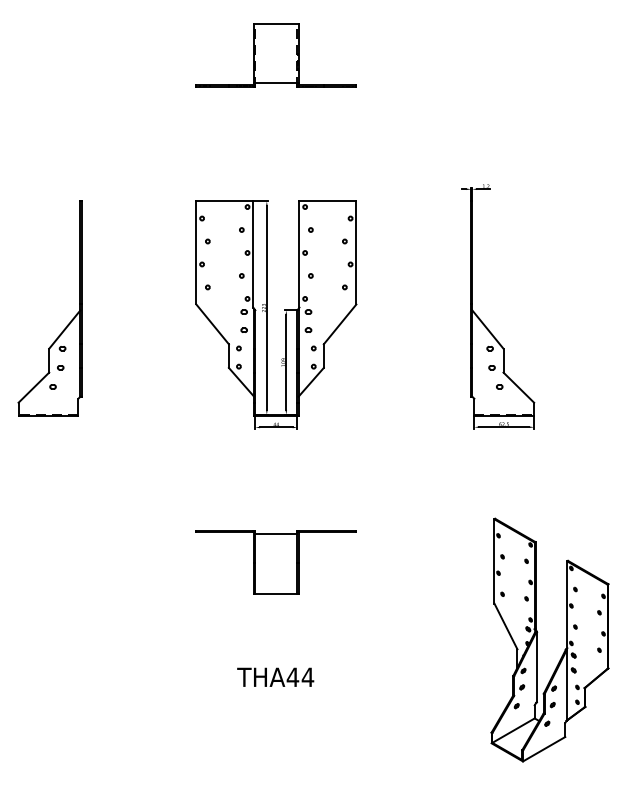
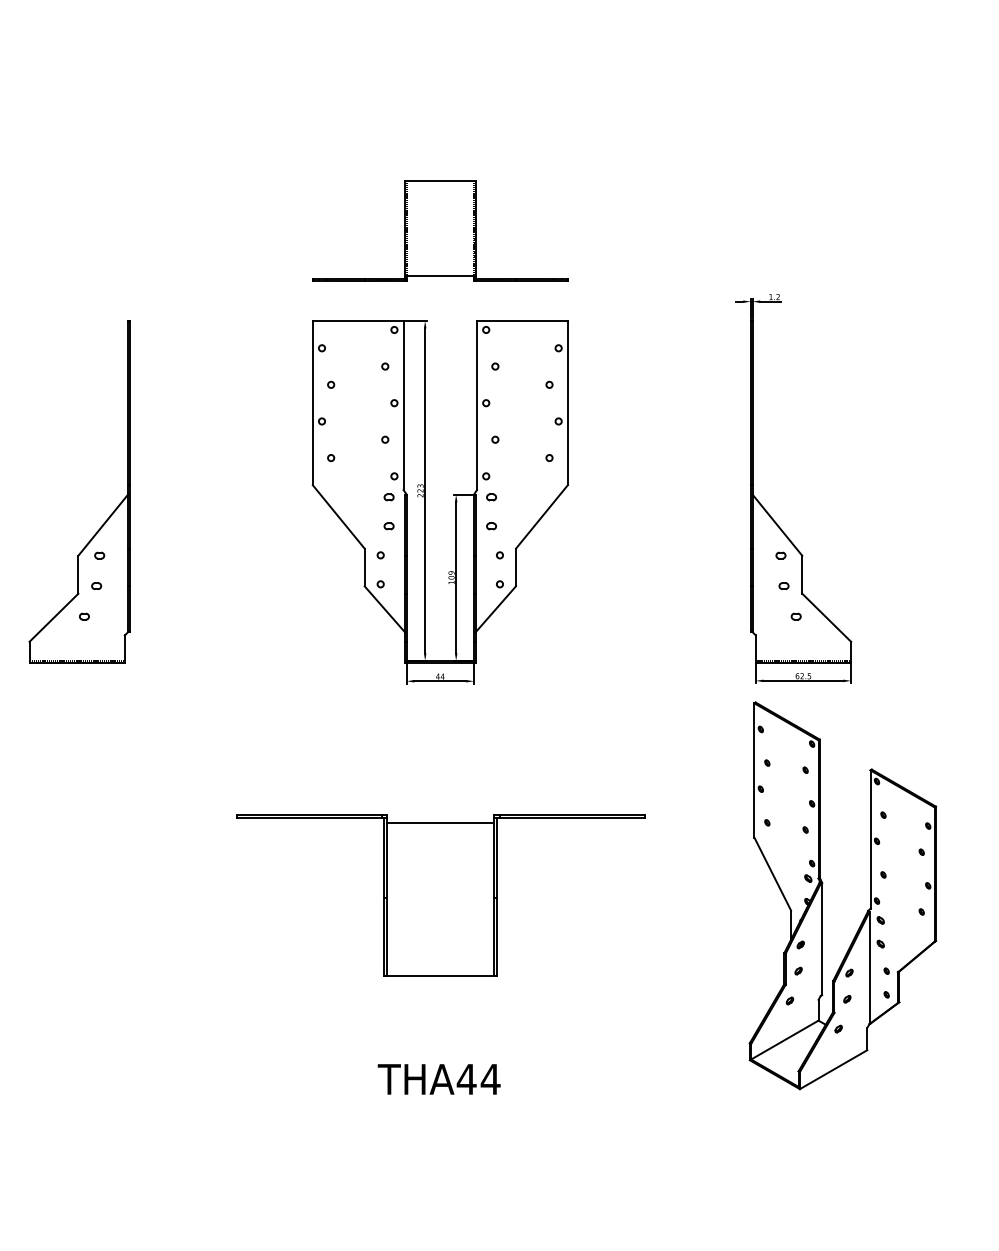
part: (275, 55) -> (438, 231), moved
part: (275, 562) -> (438, 896), size x1.6
part: (537, 639) -> (823, 894), moved

